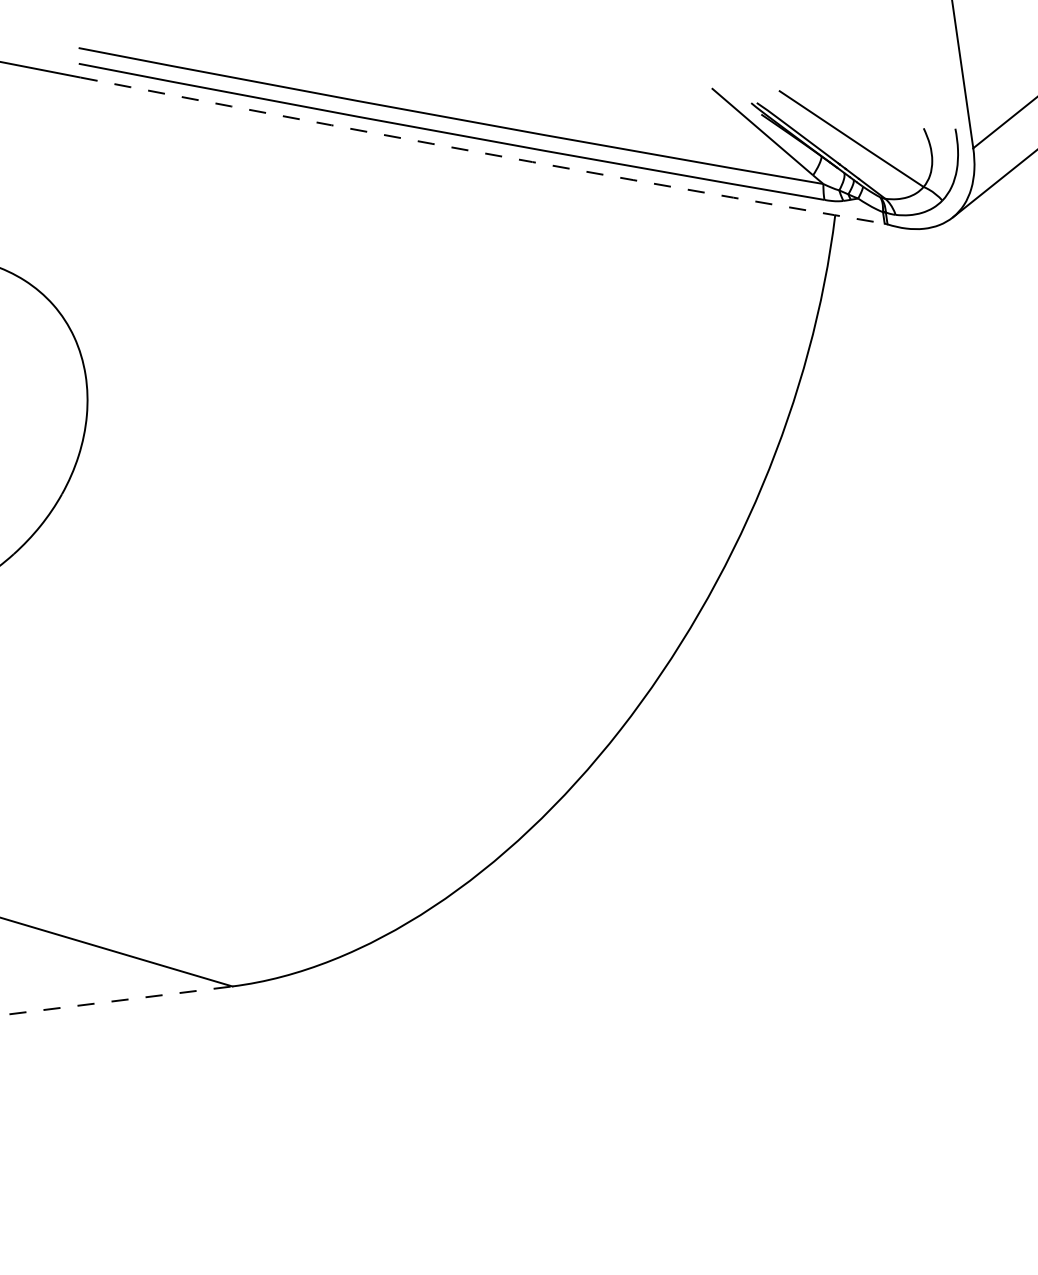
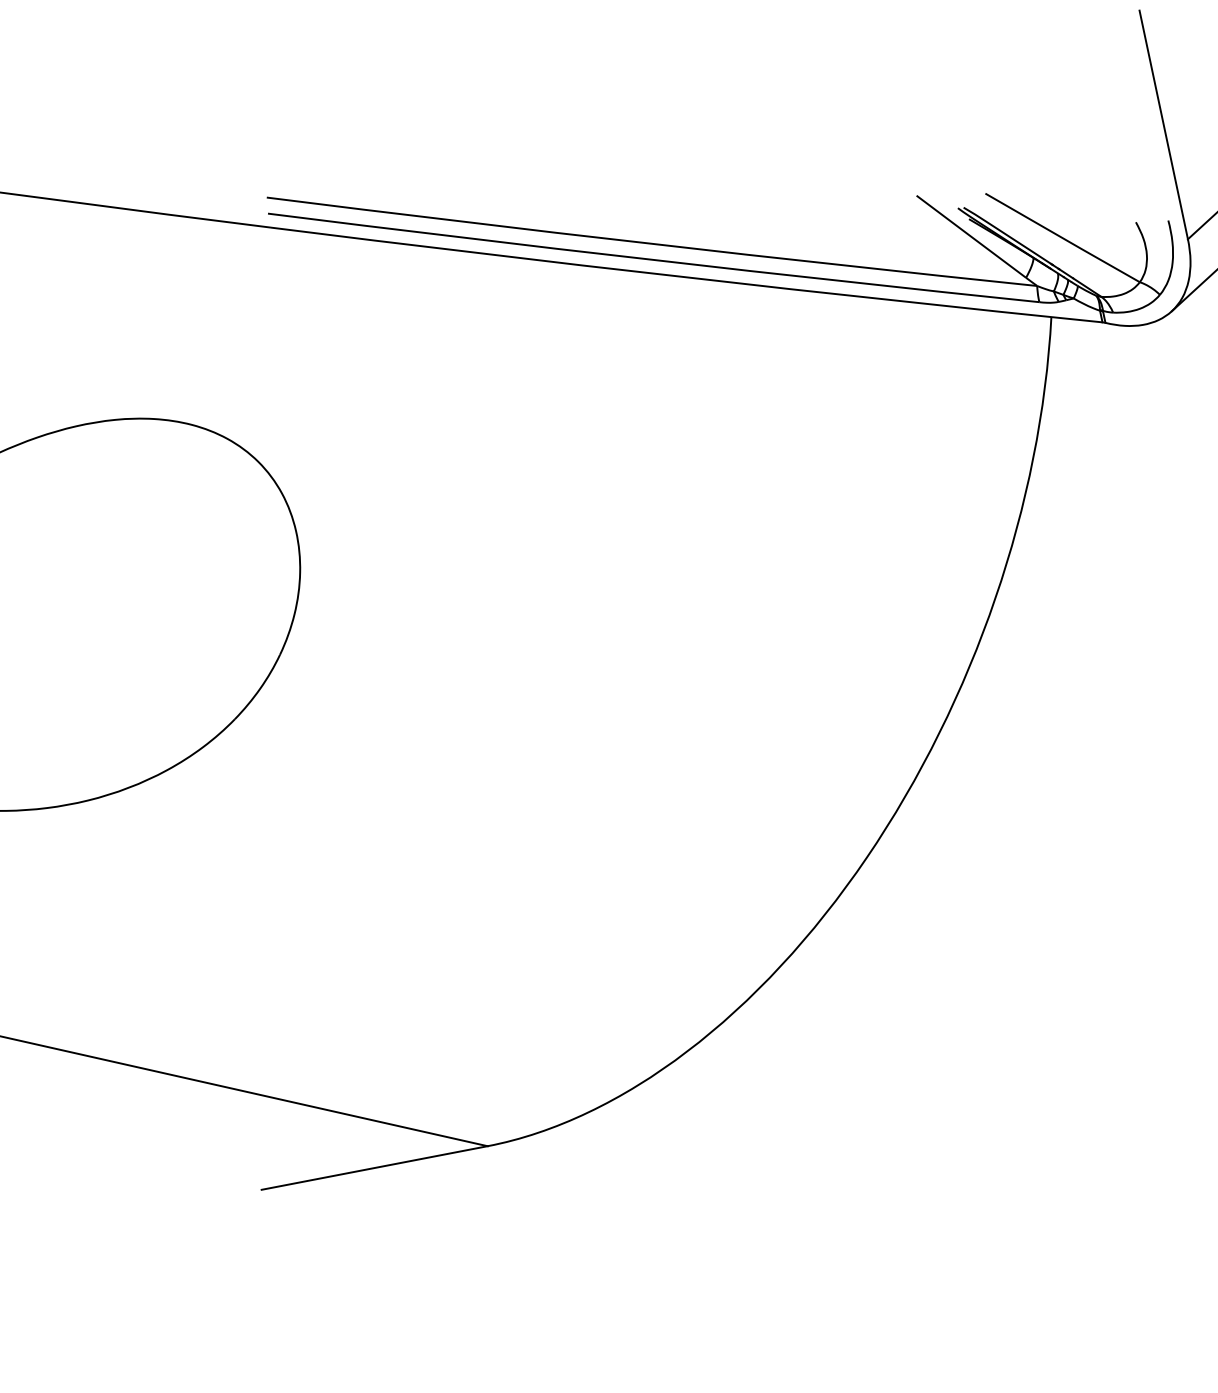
arc: (482, 153) -> (686, 277), dashed -> solid
line: (121, 999) -> (375, 1167), dashed -> solid

